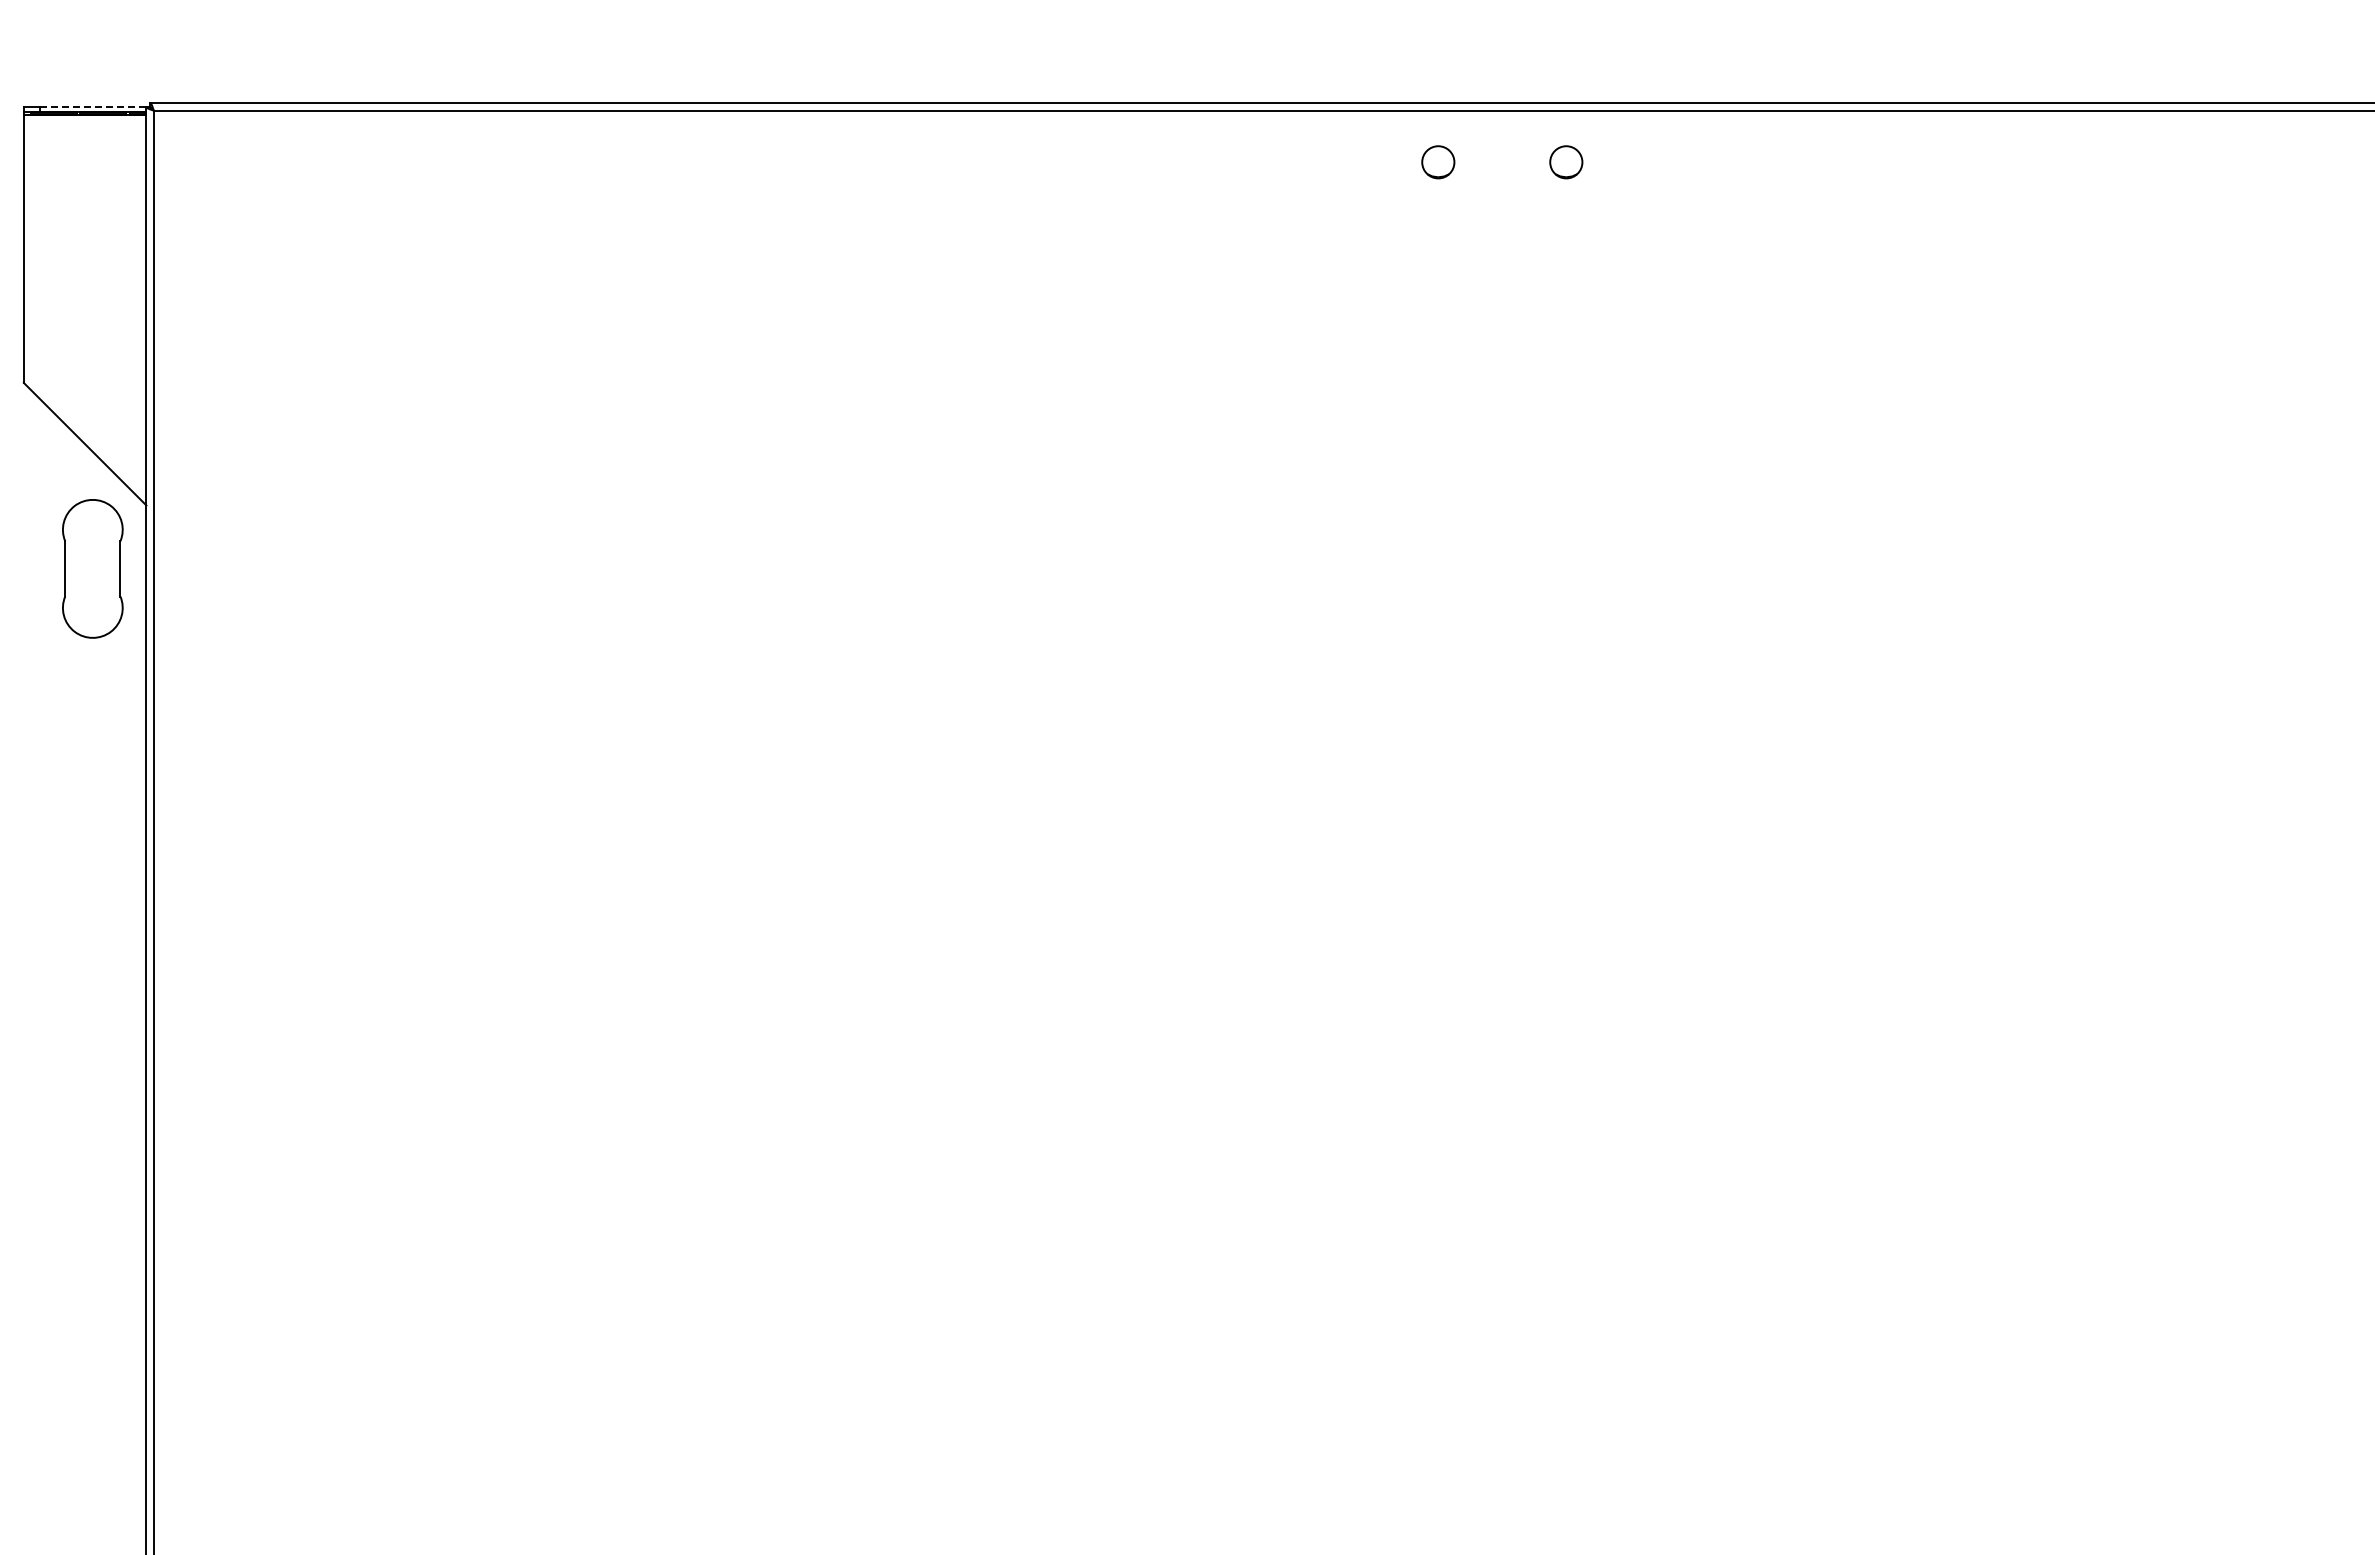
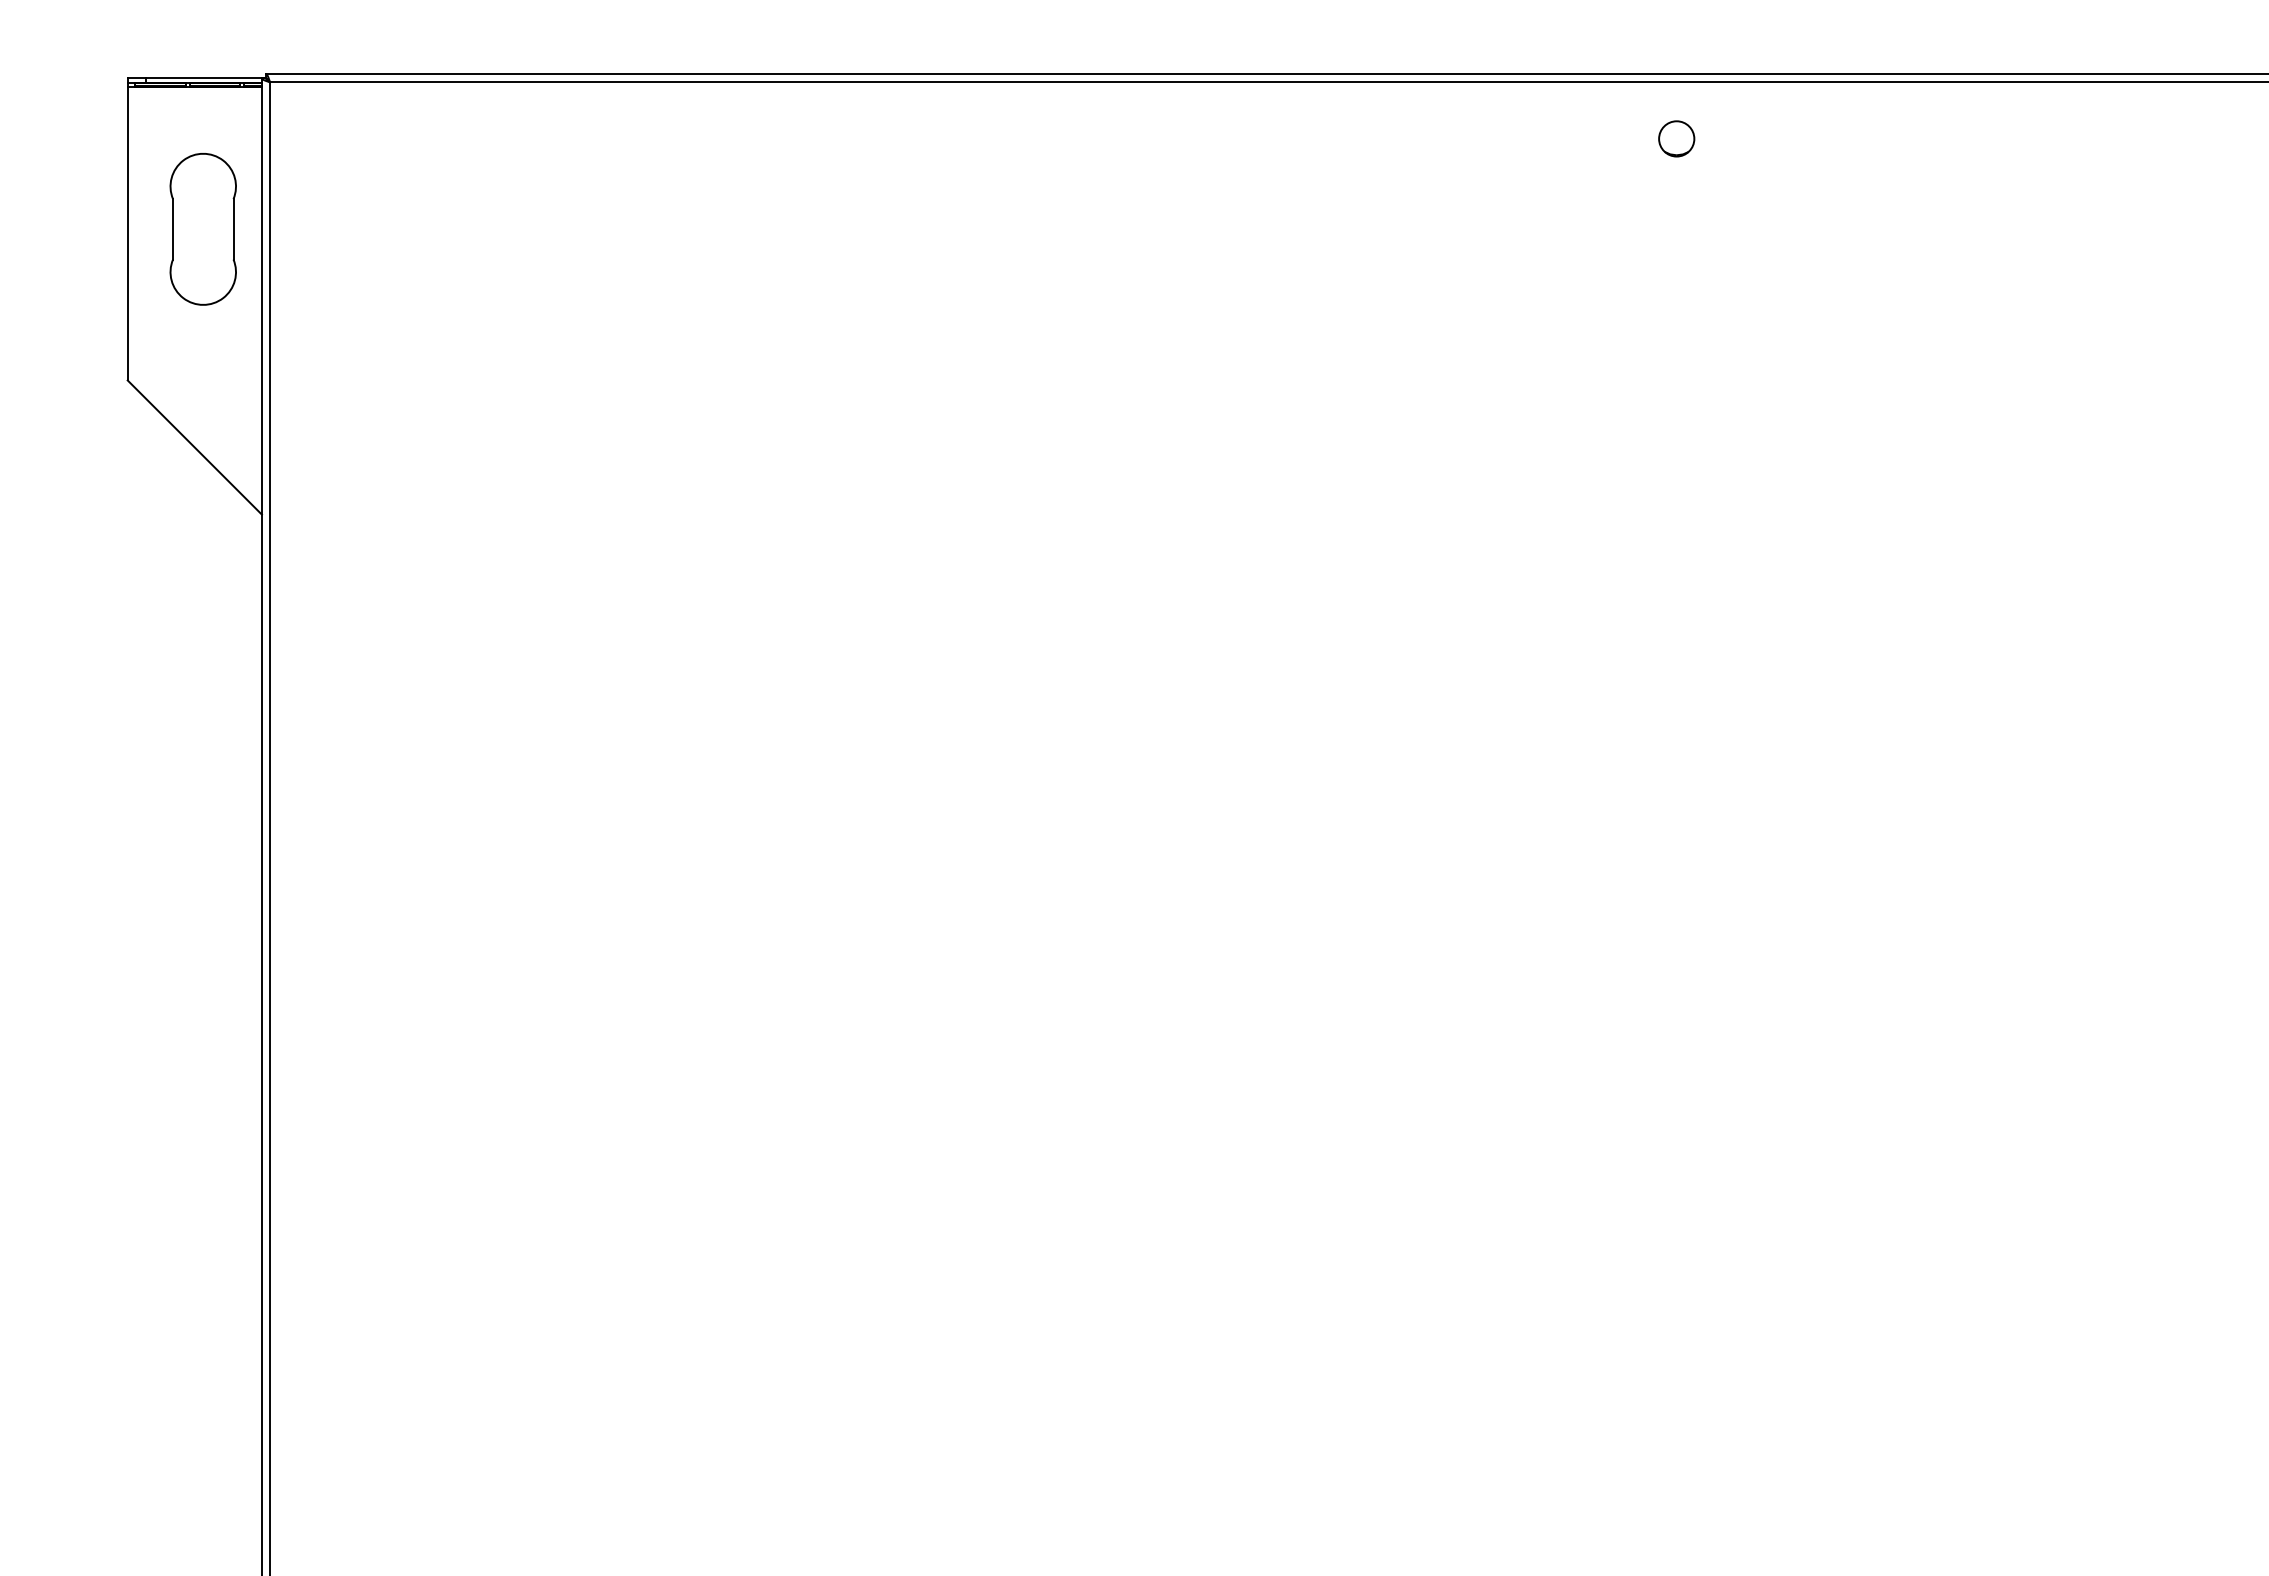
line: (95, 106) -> (206, 77), dashed -> solid
circle: (1566, 162) -> (1817, 139), removed
part: (92, 568) -> (202, 228), moved

